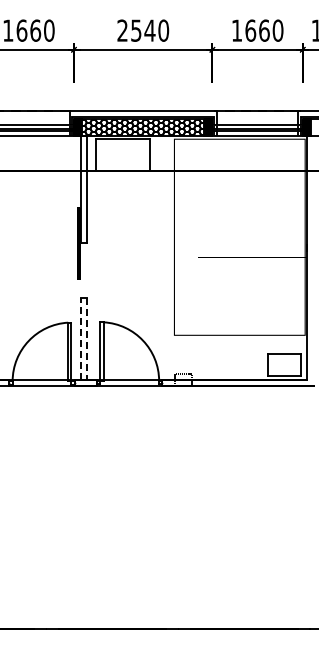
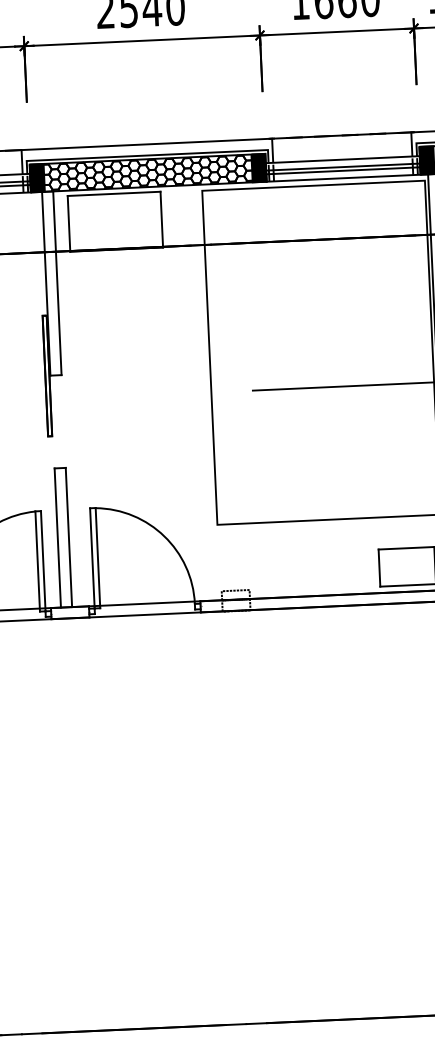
line: (80, 338) -> (57, 537), dashed -> solid
line: (87, 338) -> (69, 536), dashed -> solid

